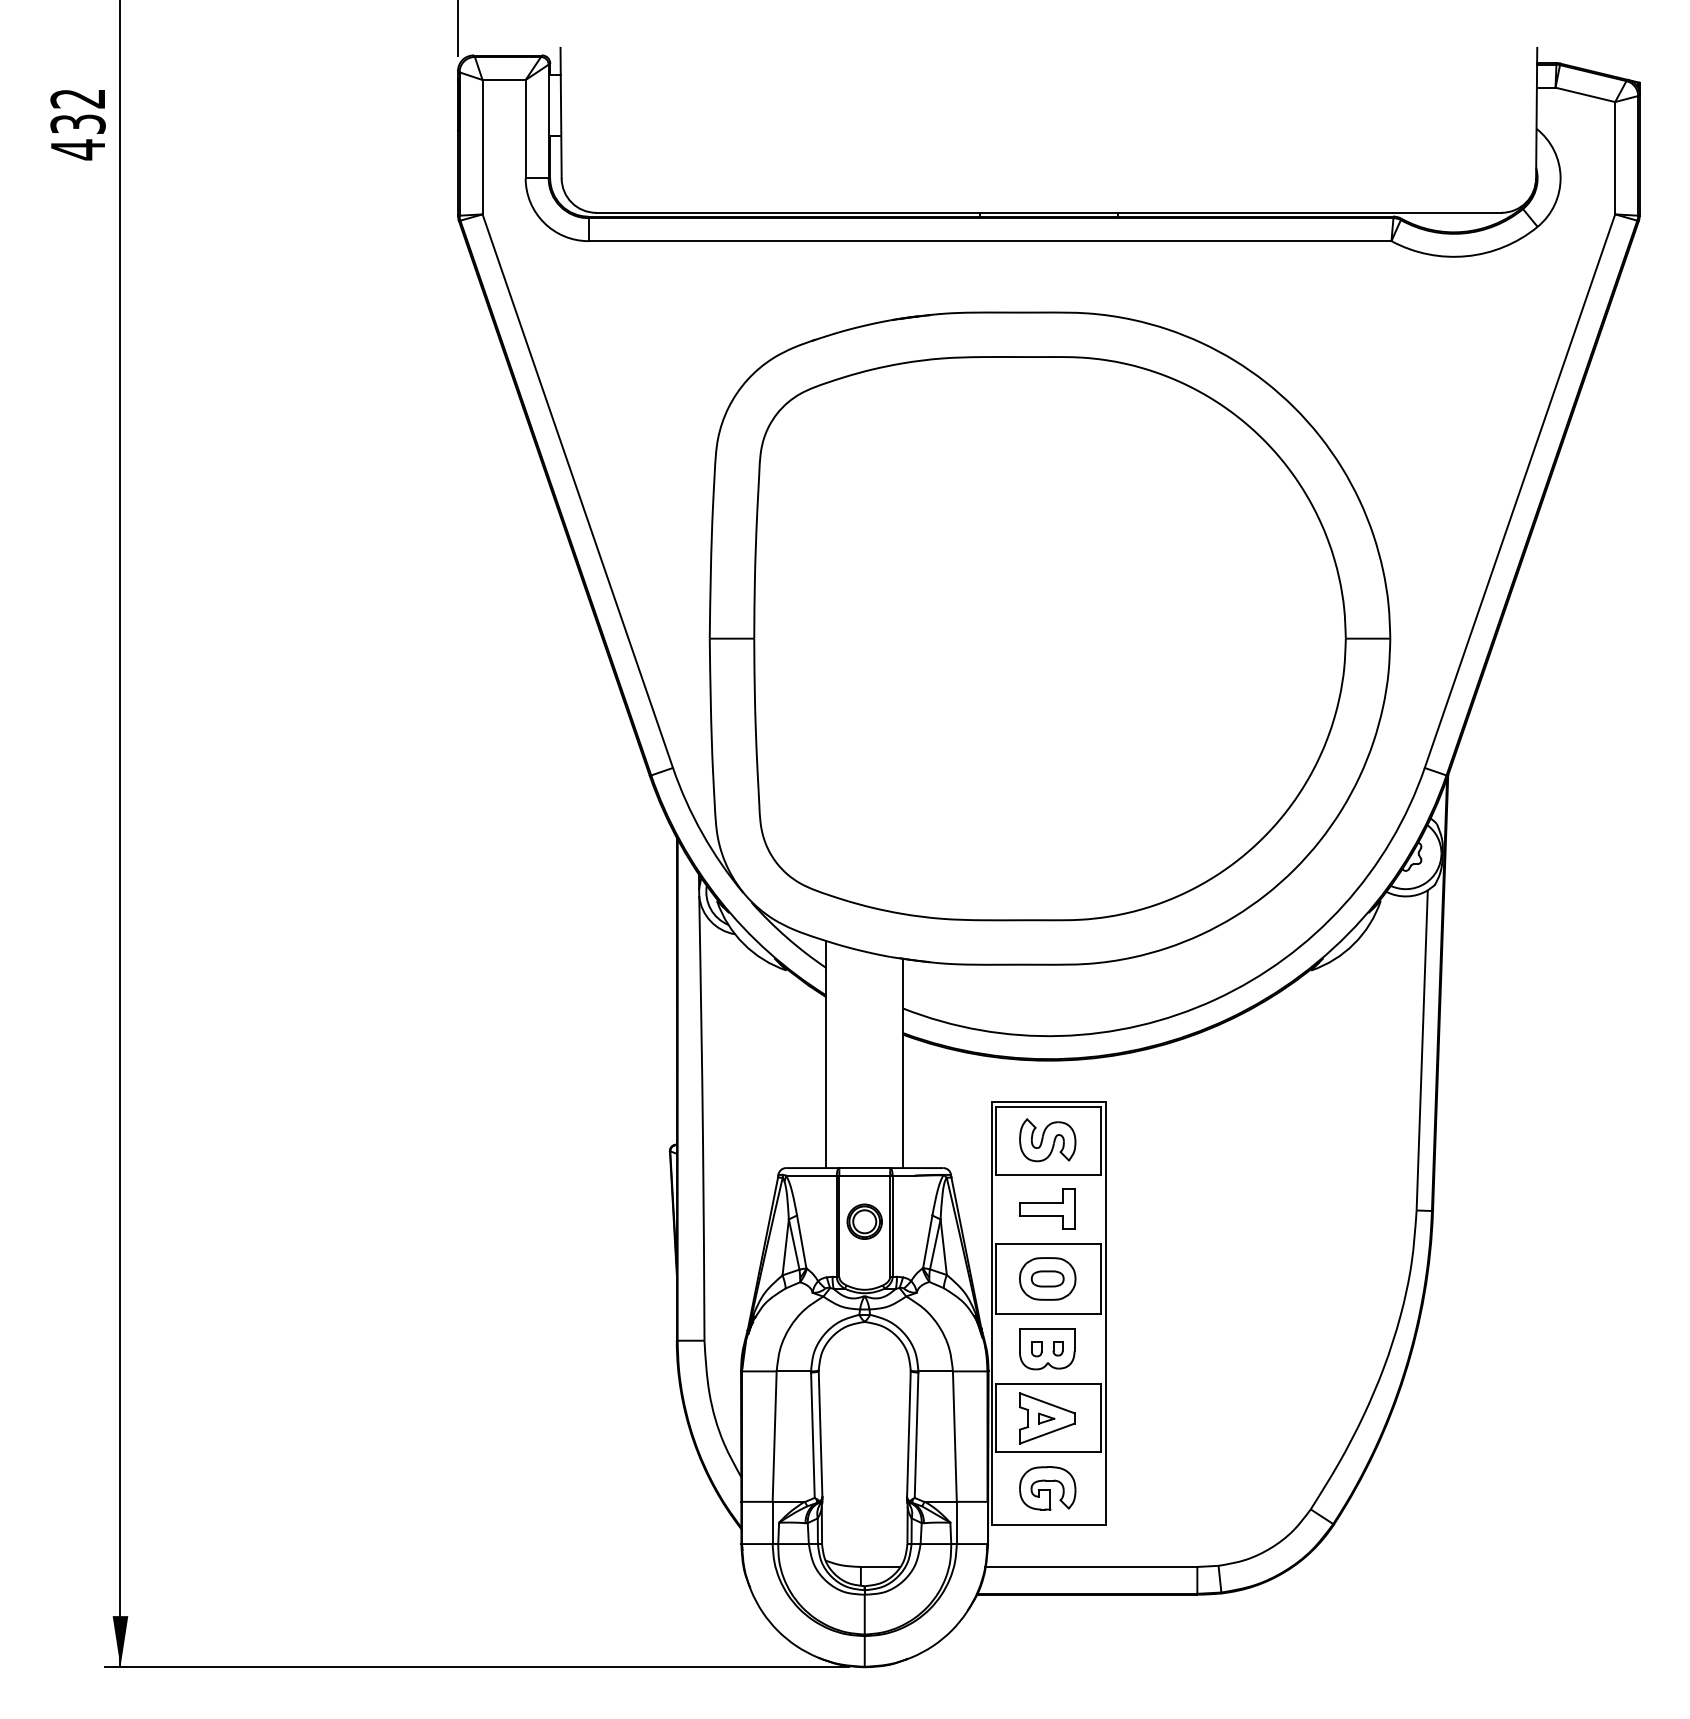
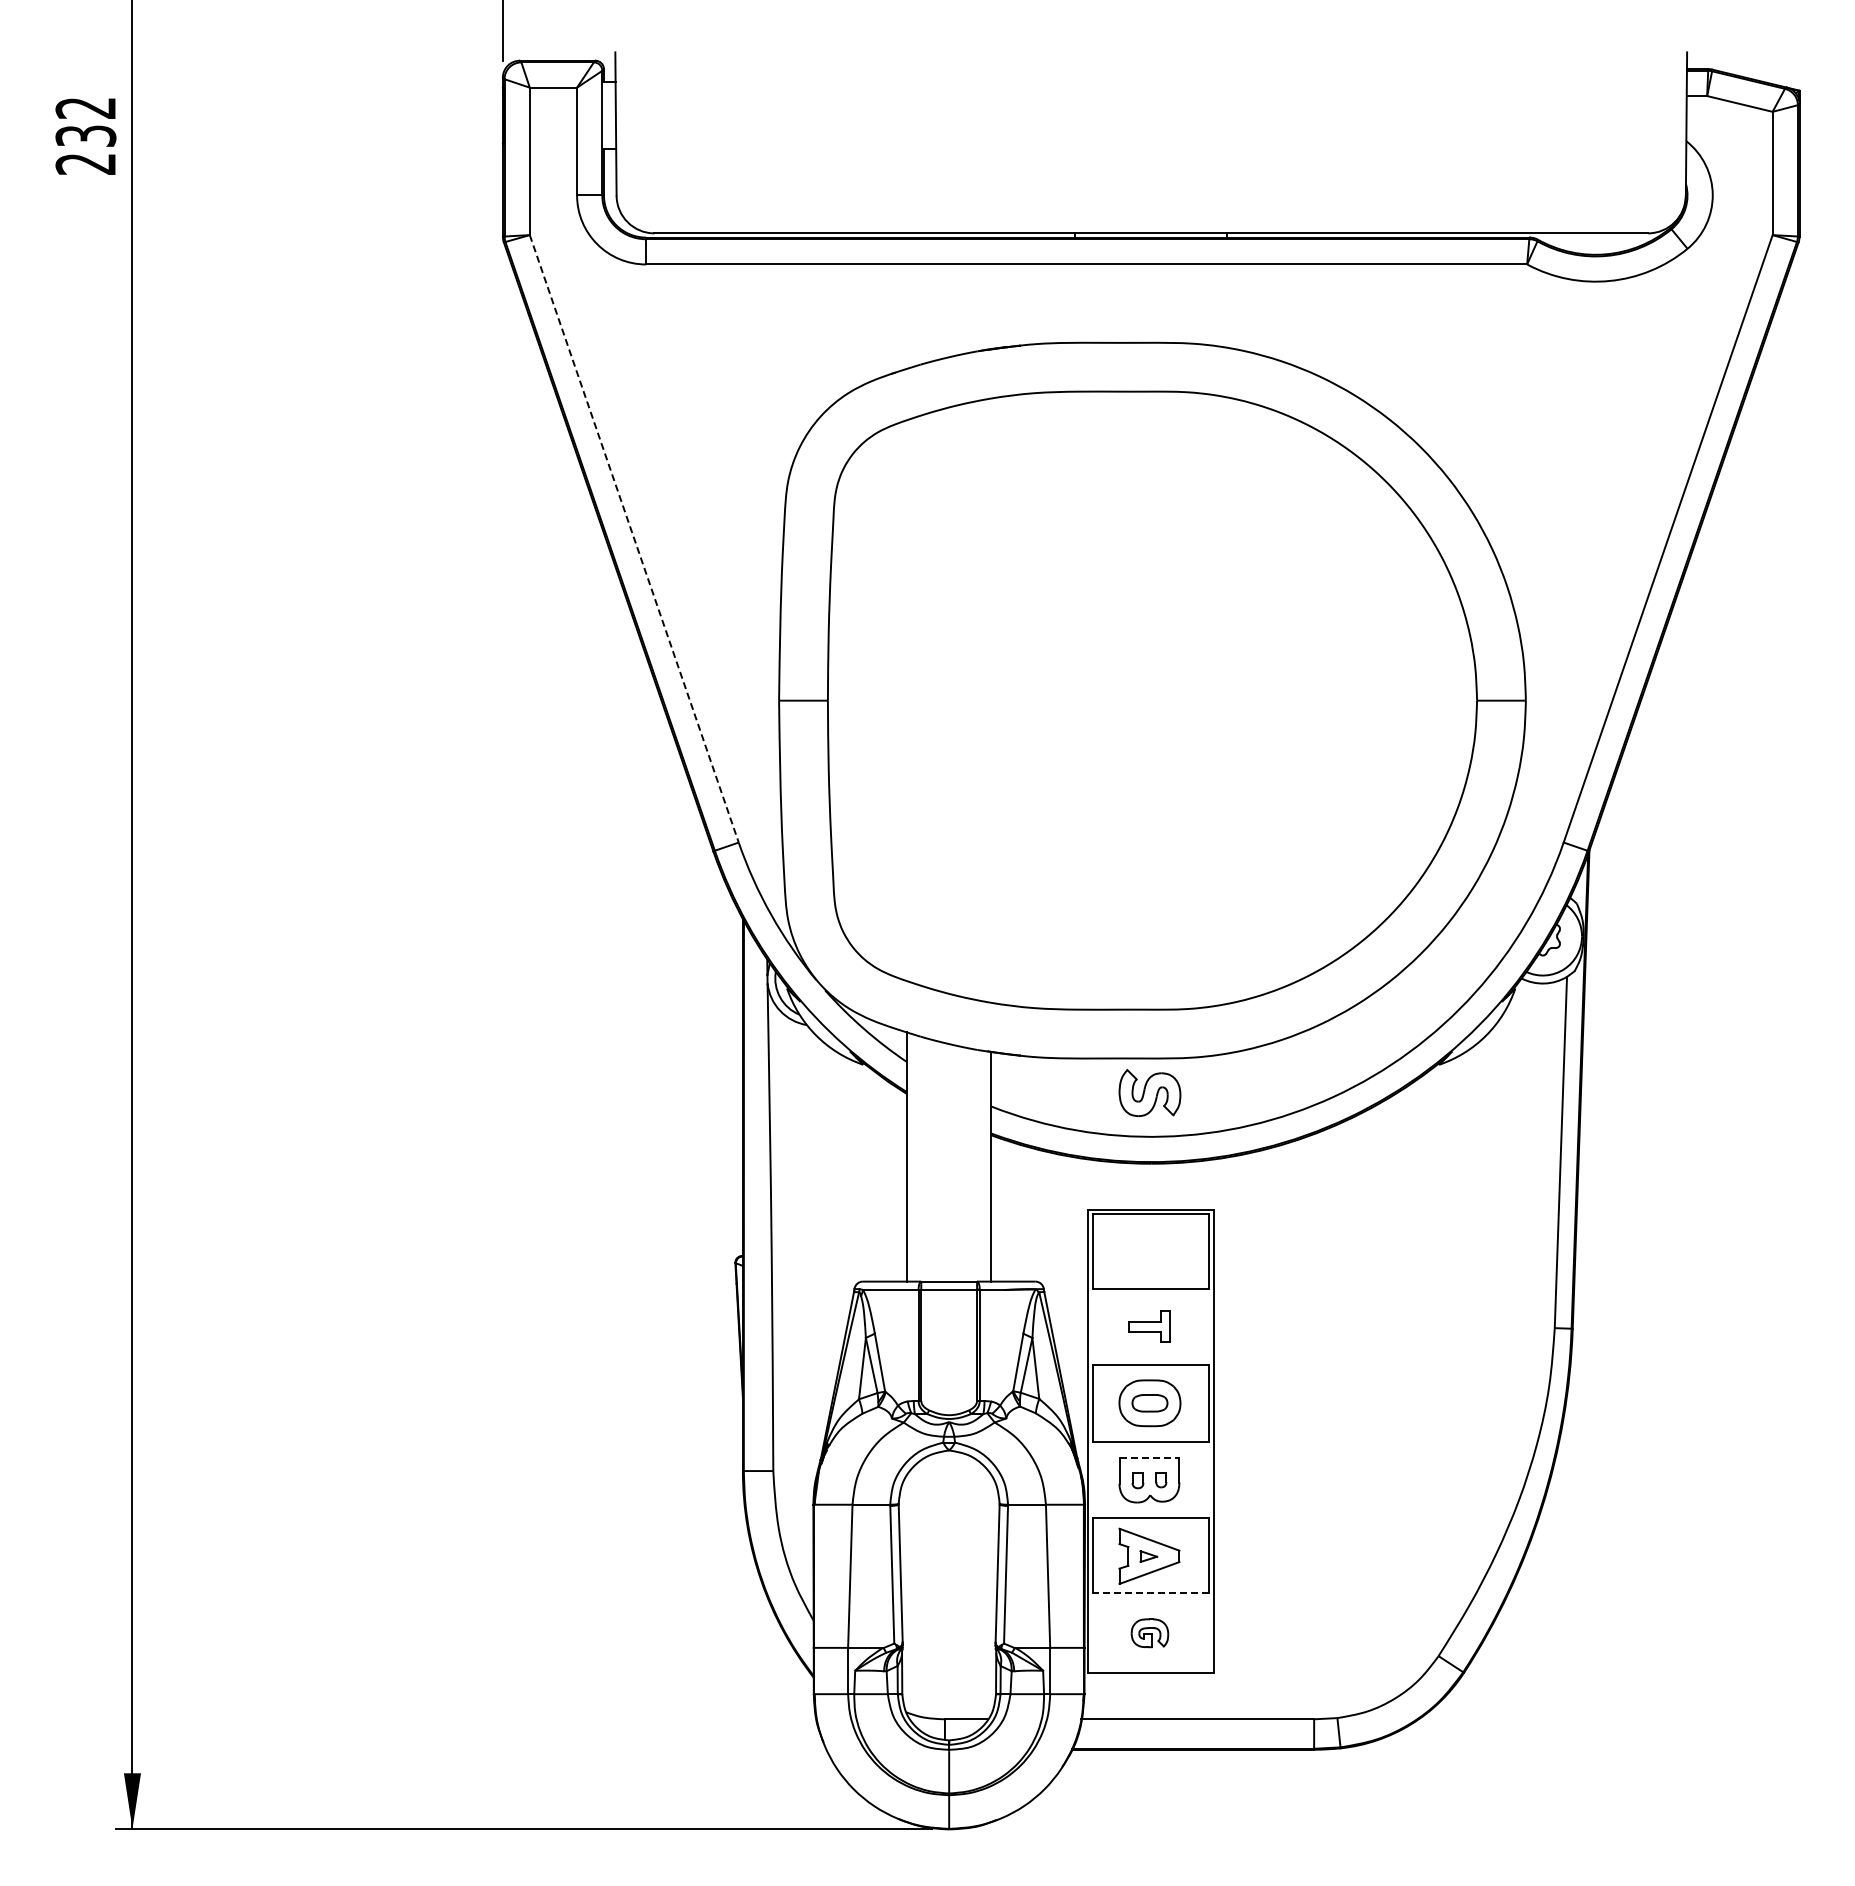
text: (77, 149) -> (85, 163), 432 -> 232
line: (577, 491) -> (634, 539), solid -> dashed
part: (1047, 1140) -> (1149, 1093), moved
part: (1047, 1208) -> (1149, 1326), size x0.7
part: (864, 1221) -> (948, 1340), removed
line: (1047, 1328) -> (1149, 1457), solid -> dashed
line: (1049, 1452) -> (1151, 1593), solid -> dashed
part: (1047, 1488) -> (1149, 1633), size x0.6

